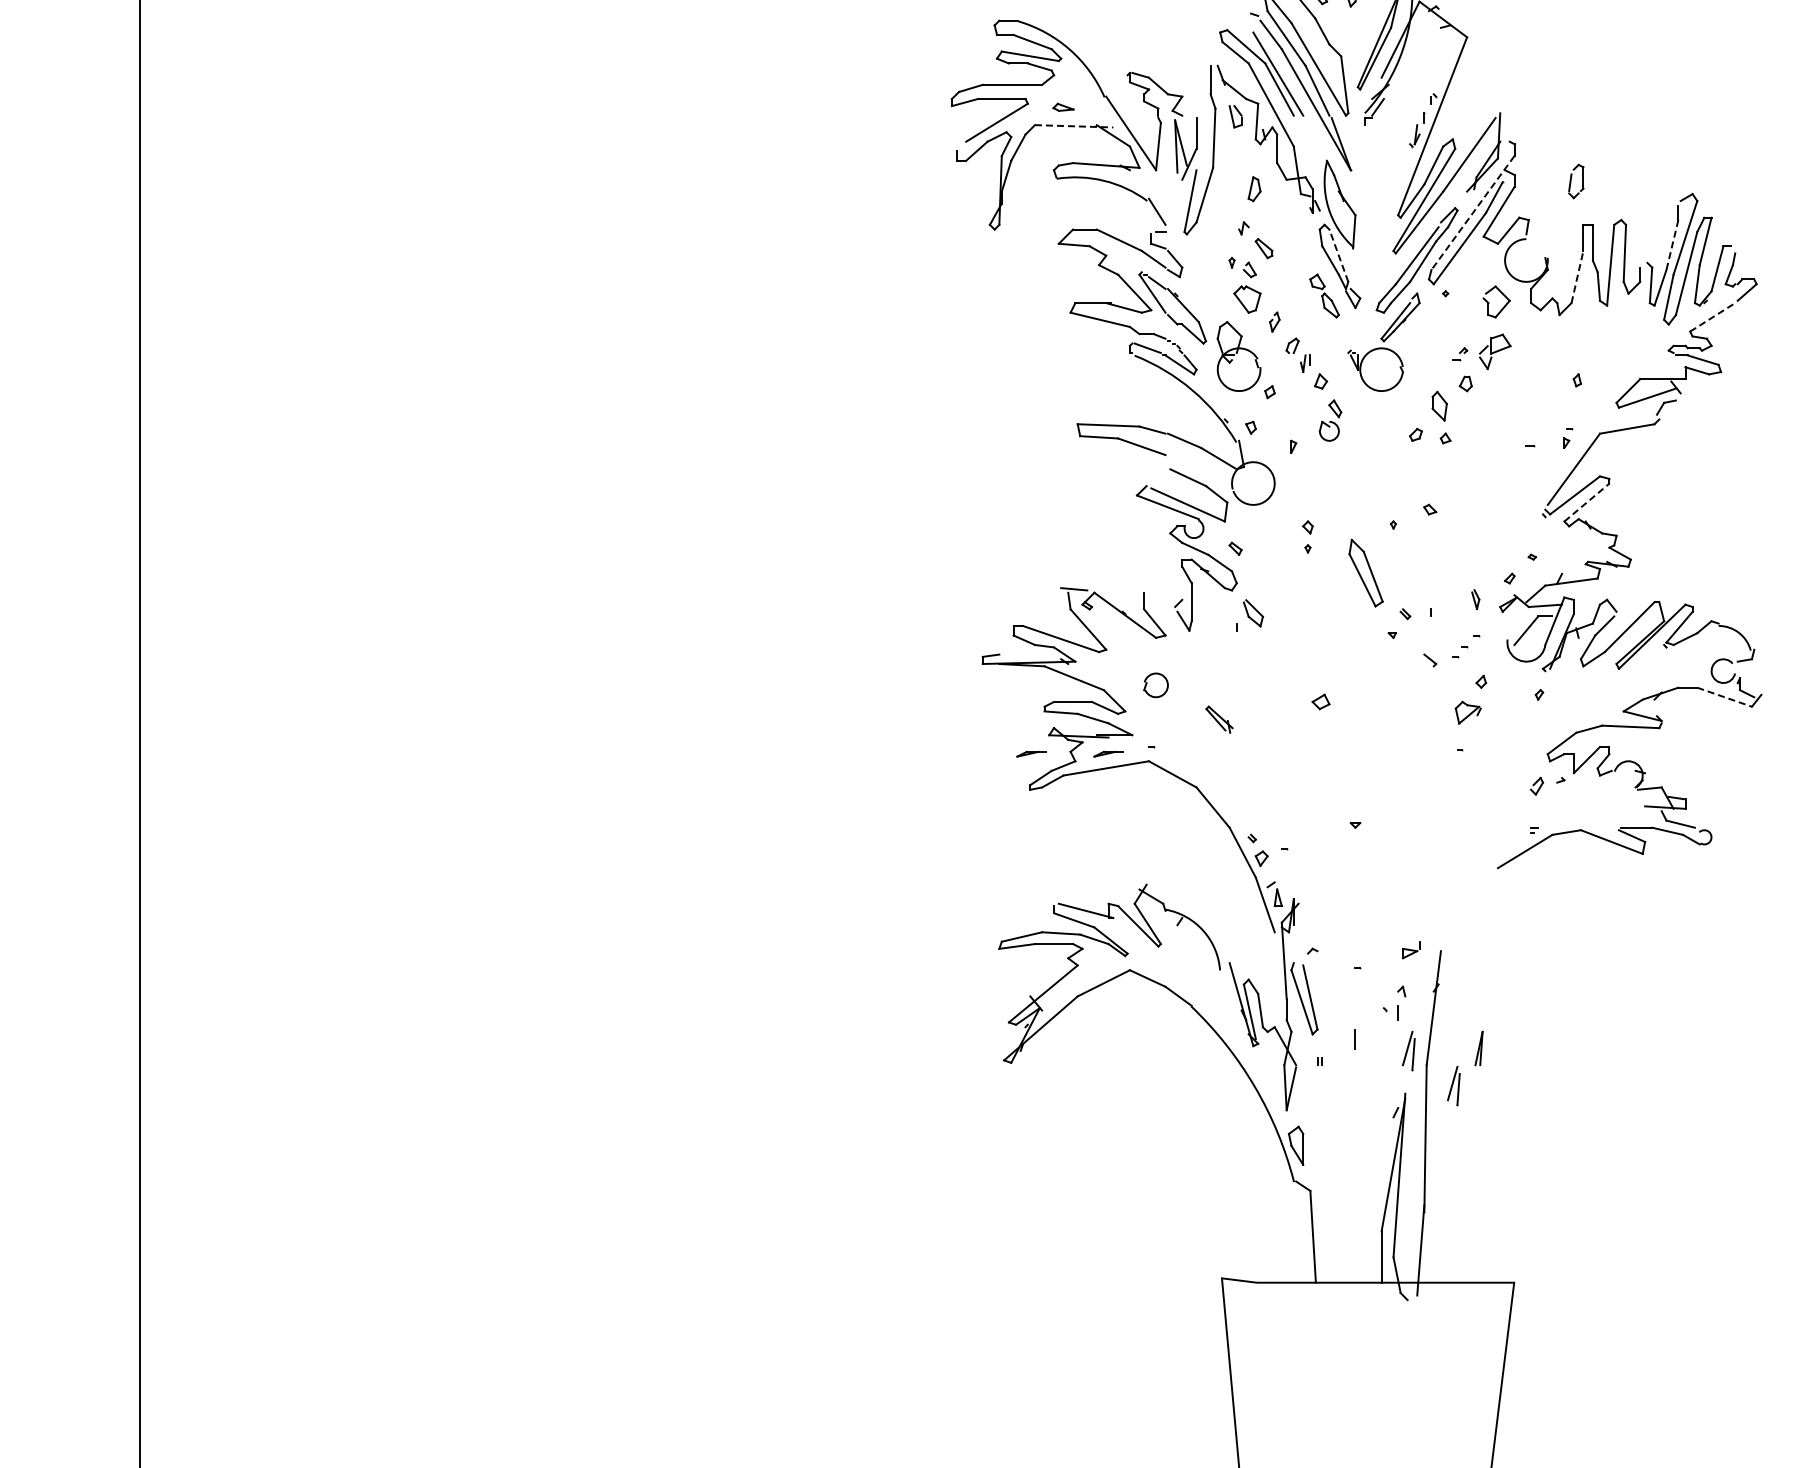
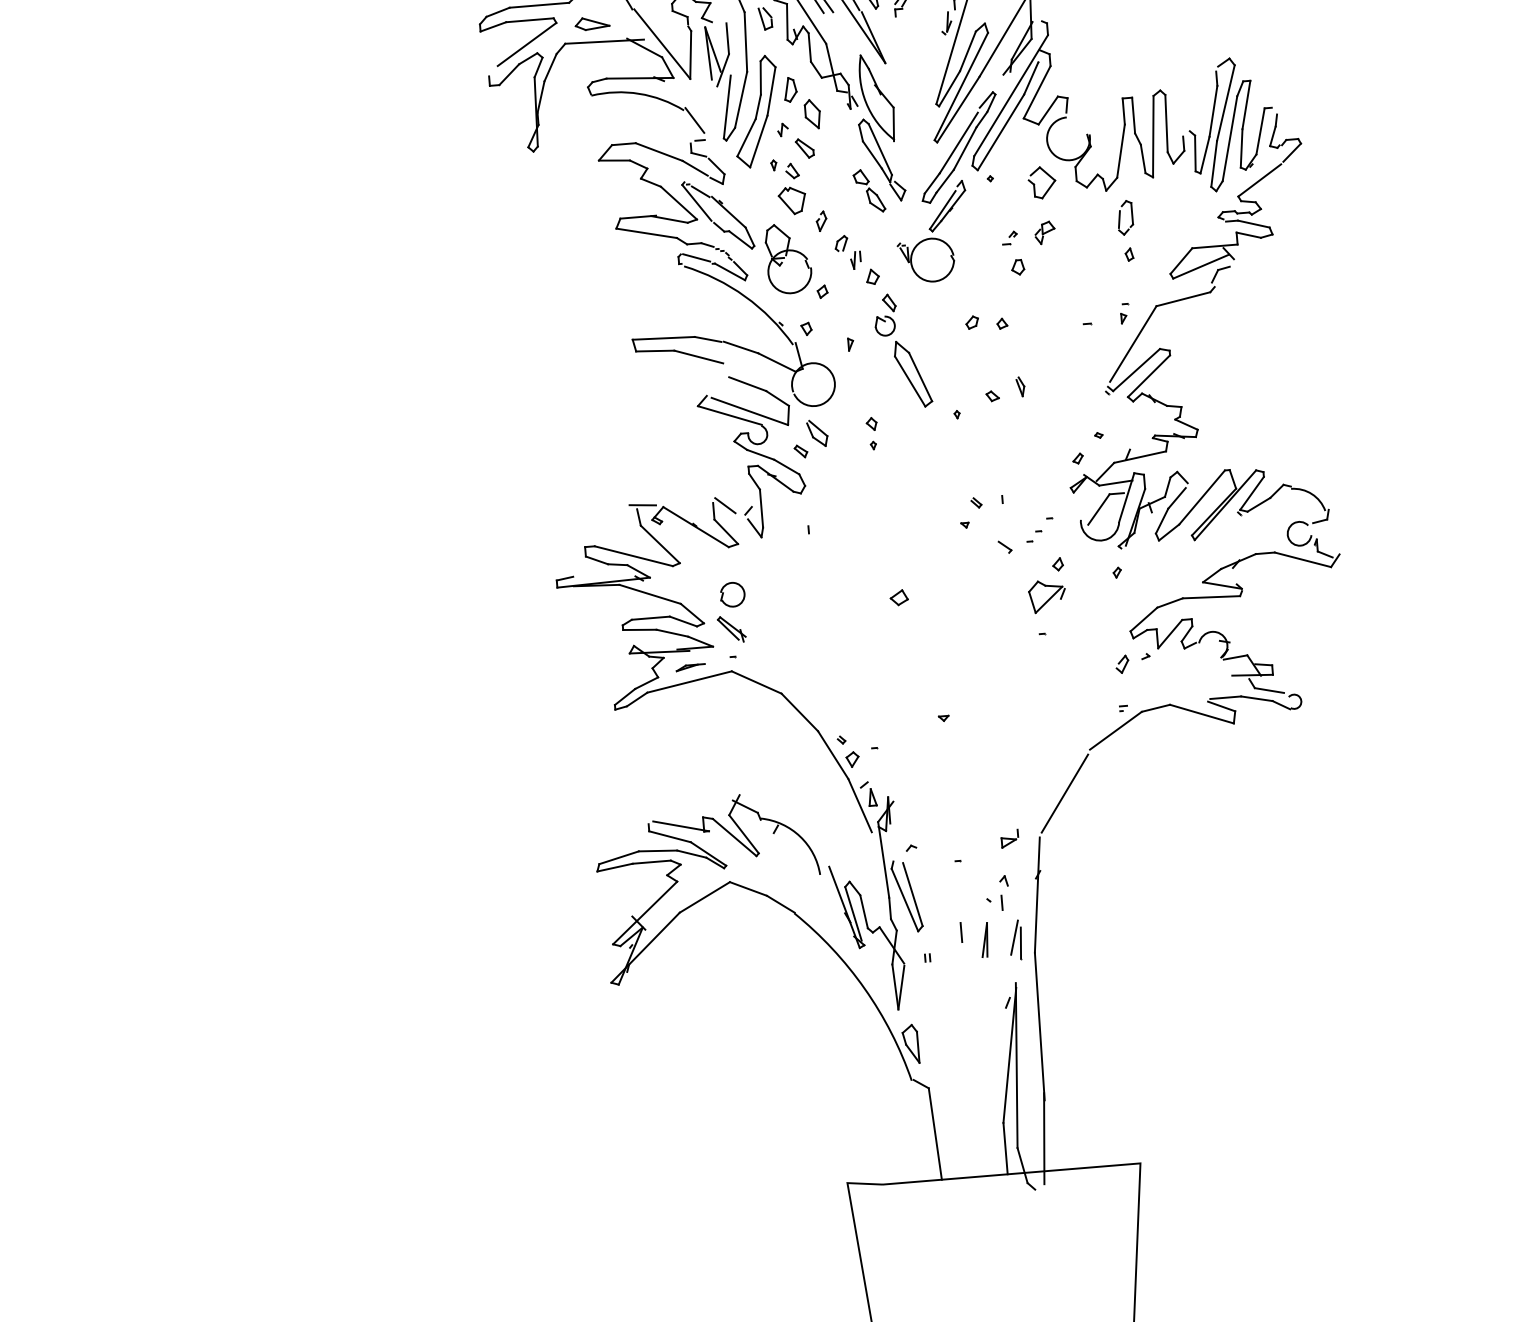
part: (1063, 107) -> (592, 23), size x1.67
line: (1074, 126) -> (604, 41), dashed -> solid
part: (1576, 181) -> (1125, 217), moved
part: (1218, 207) -> (755, 111), added
line: (1473, 212) -> (1011, 95), dashed -> solid
line: (1672, 245) -> (1213, 111), dashed -> solid
line: (1338, 255) -> (879, 149), dashed -> solid
line: (1577, 277) -> (1121, 151), dashed -> solid
line: (1712, 317) -> (1259, 180), dashed -> solid
part: (1495, 351) -> (1045, 232), size x0.62
part: (1439, 405) -> (812, 113), moved
line: (1587, 502) -> (1149, 376), dashed -> solid
part: (1365, 572) -> (912, 373), moved
line: (1155, 596) -> (724, 505), added
part: (1475, 599) -> (1020, 386), moved
part: (1253, 613) -> (817, 433), moved
line: (1724, 697) -> (1302, 560), dashed -> solid
part: (1468, 712) -> (1047, 596), size x1.43
part: (1219, 719) -> (731, 629), moved
part: (1031, 753) -> (613, 673), removed
line: (1469, 909) -> (1064, 793), added
part: (1478, 1048) -> (984, 940), moved
part: (1453, 1086) -> (1063, 971), removed

